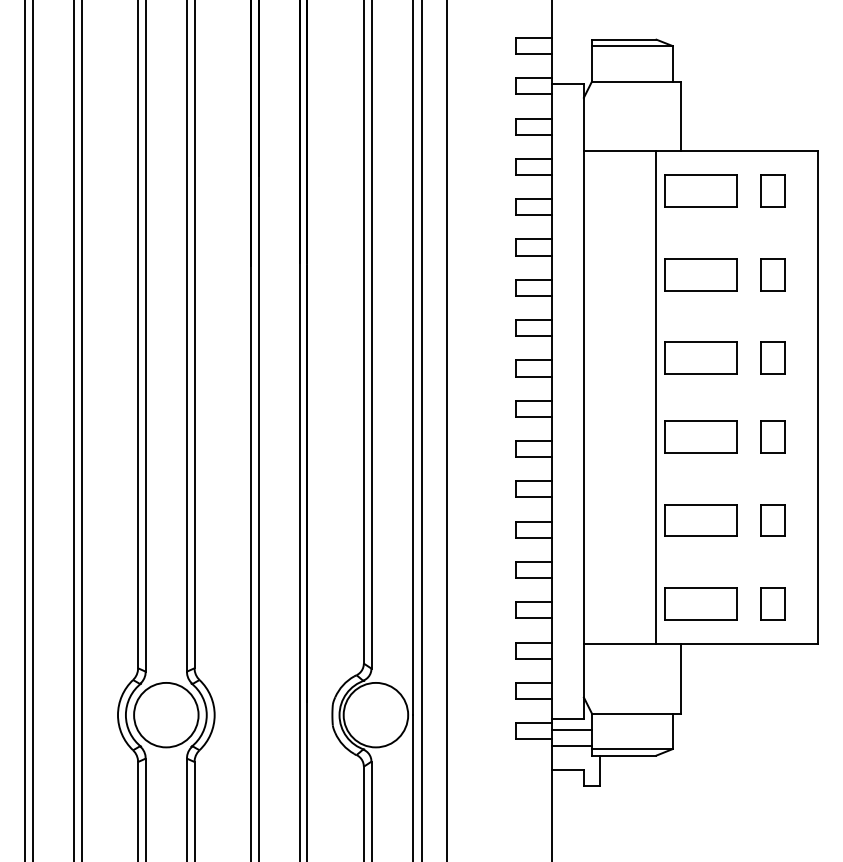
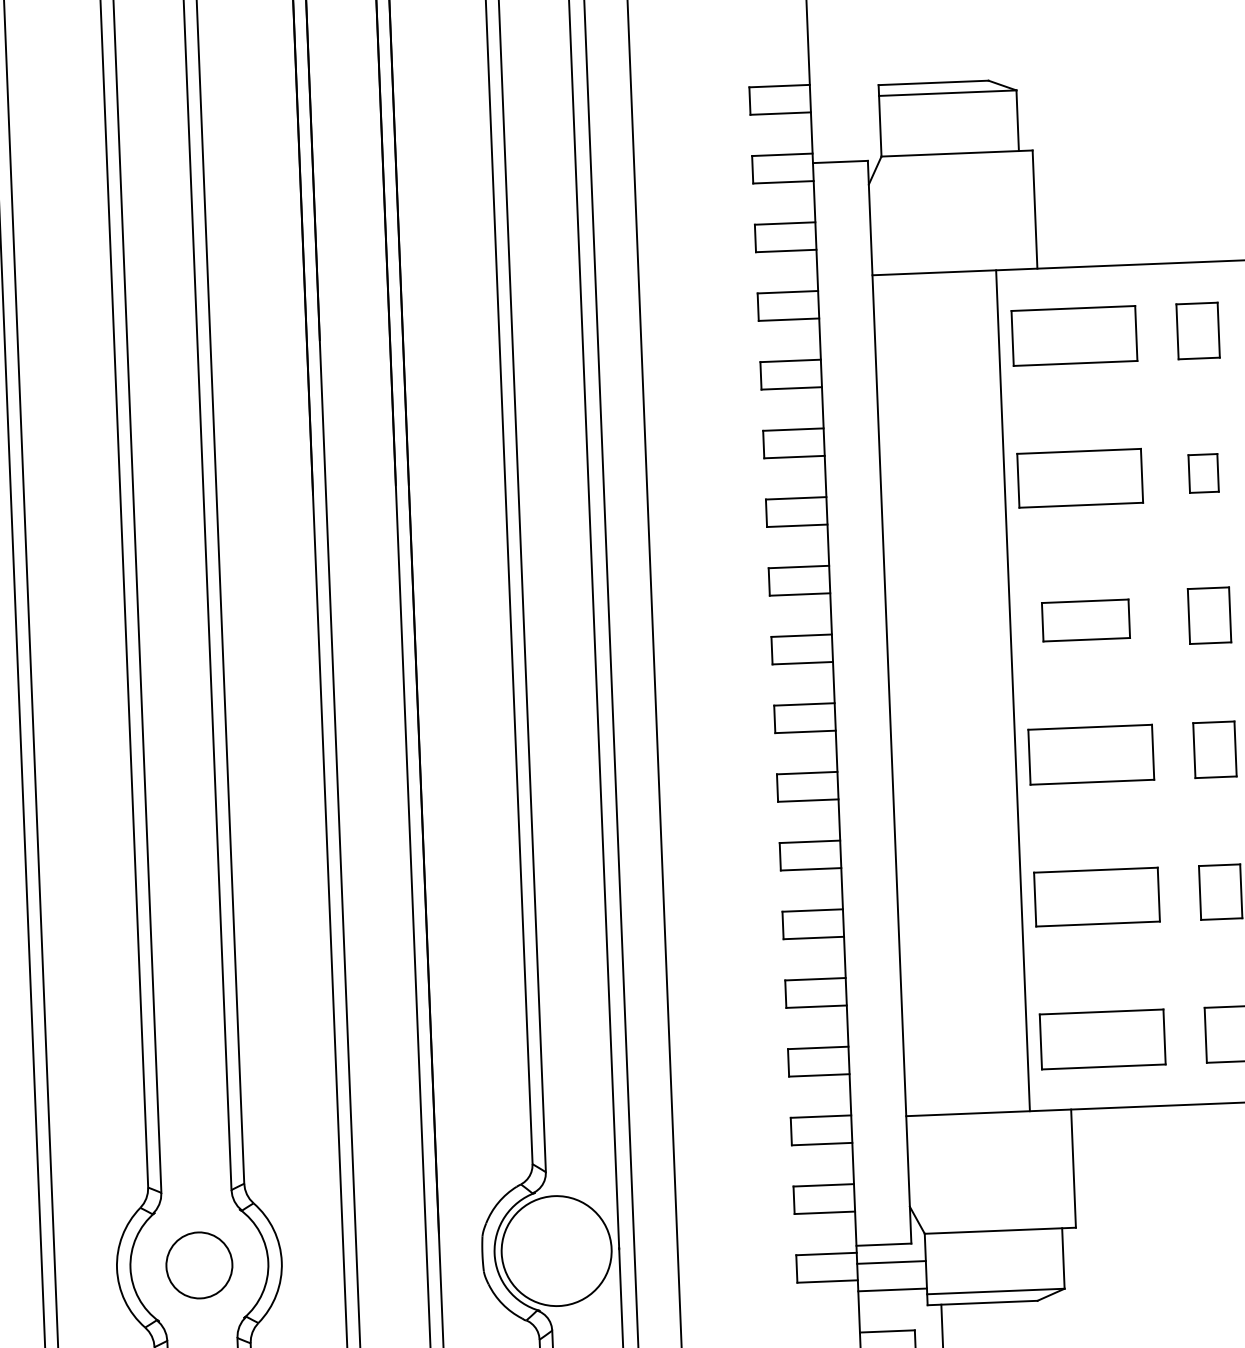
part: (772, 274) -> (1202, 472), size x0.7
part: (700, 357) -> (1085, 619), size x0.7
circle: (166, 714) -> (199, 1264), size x0.6

